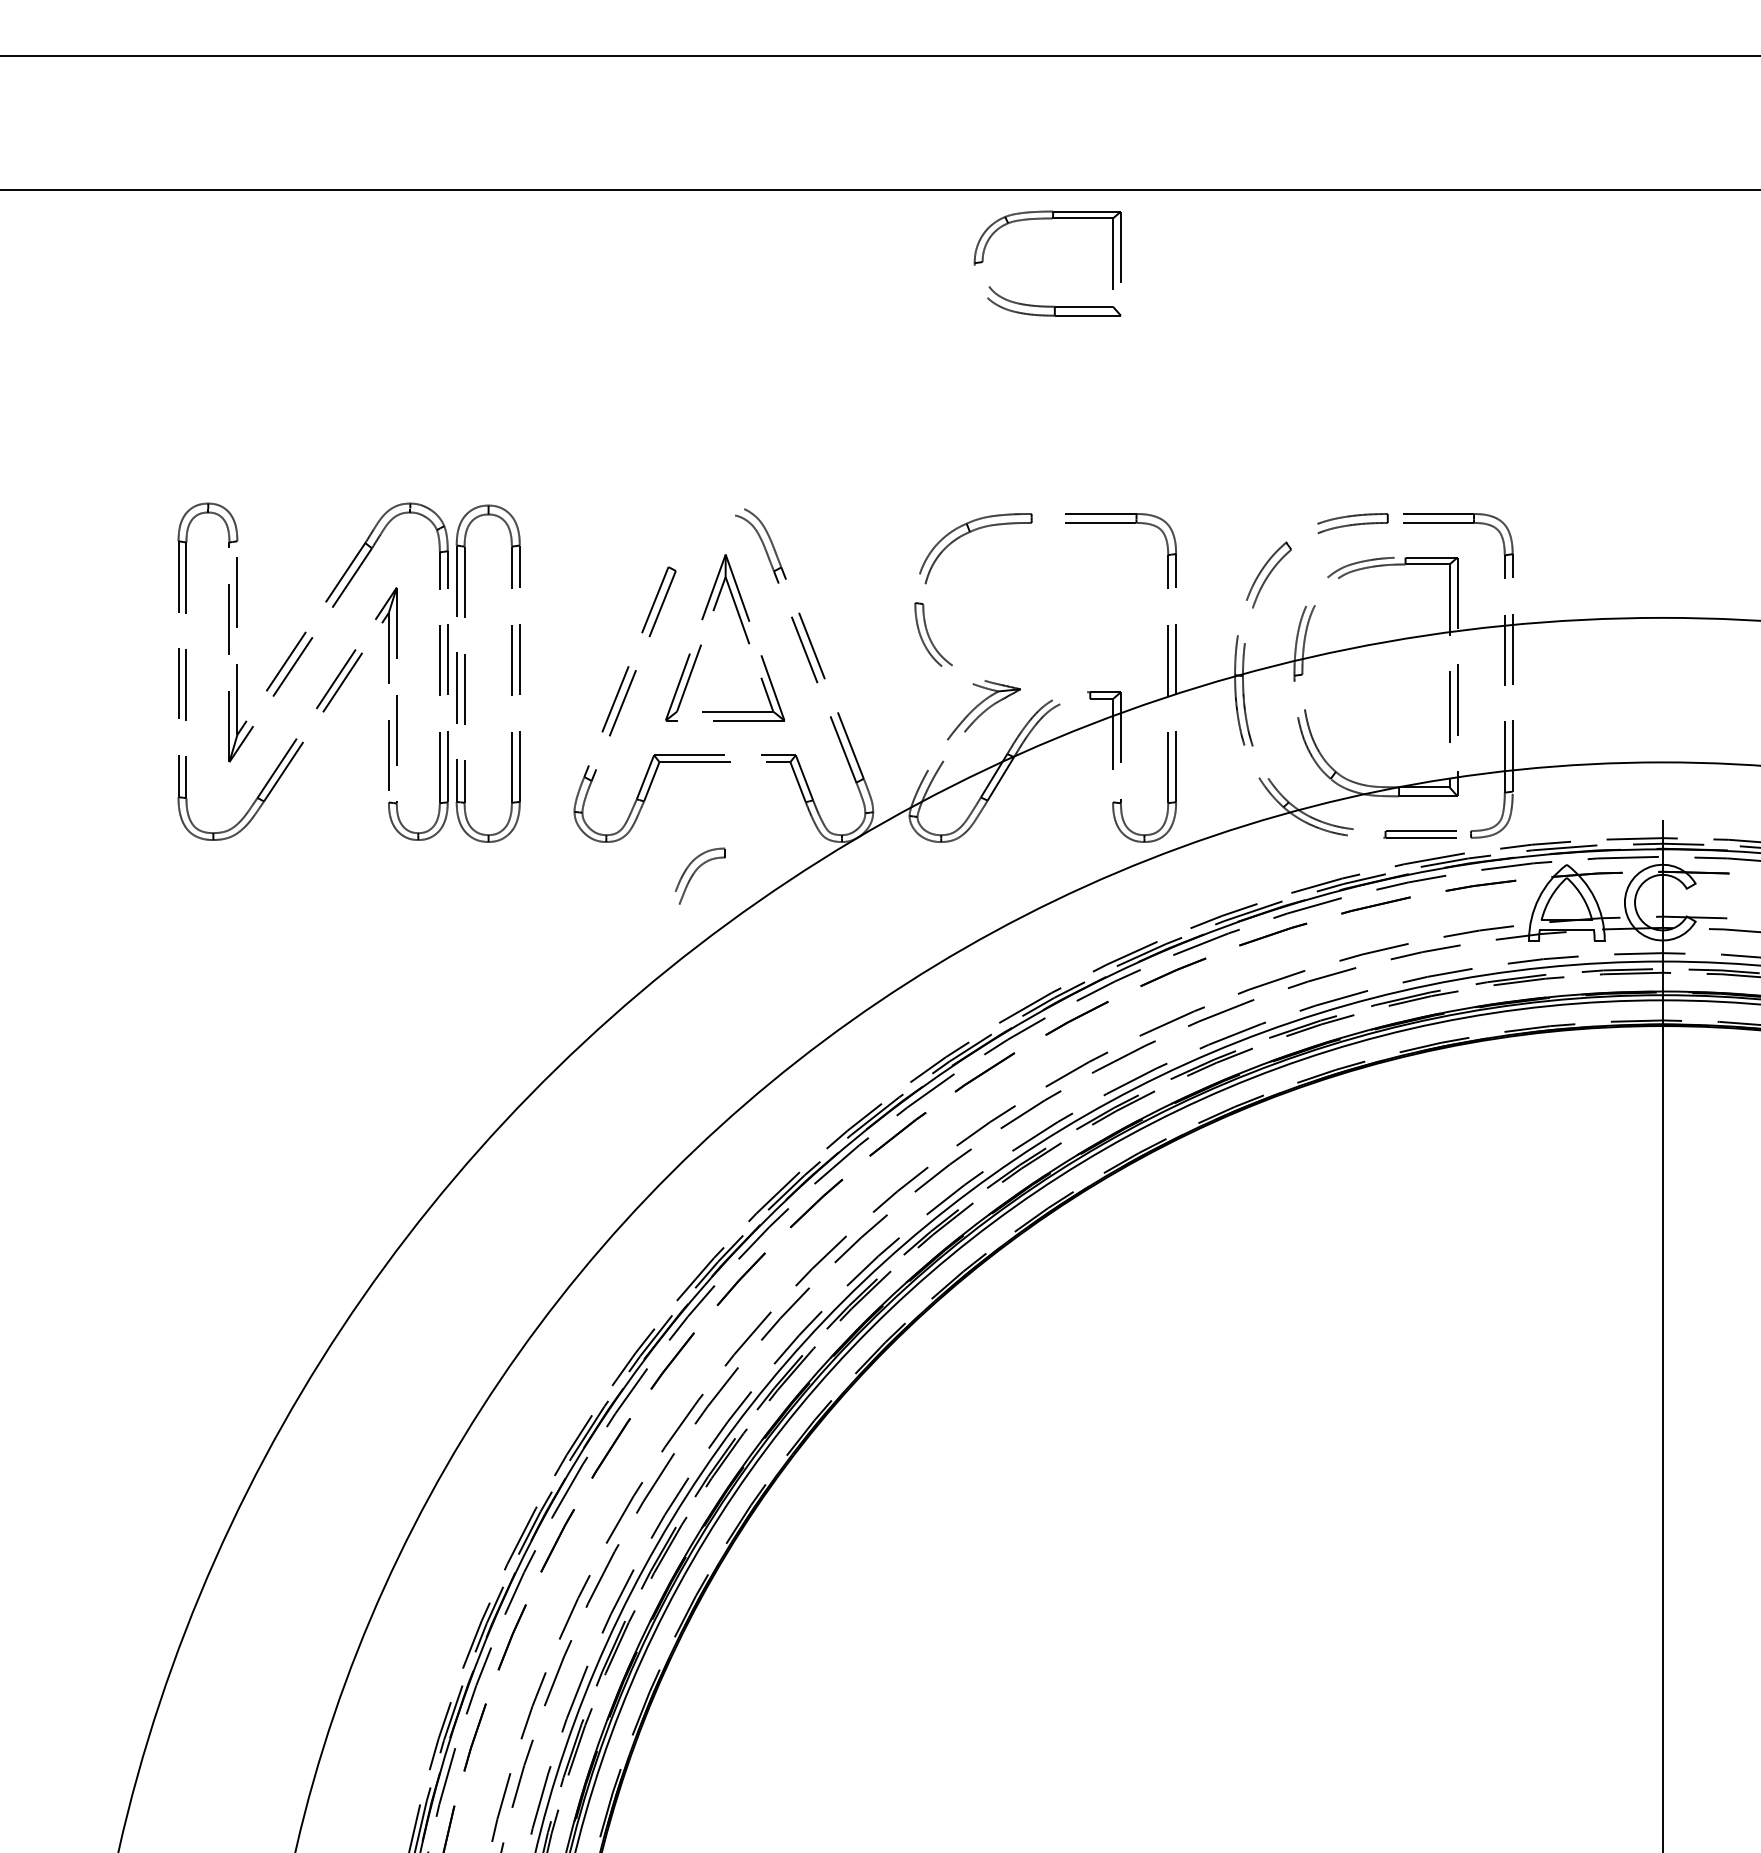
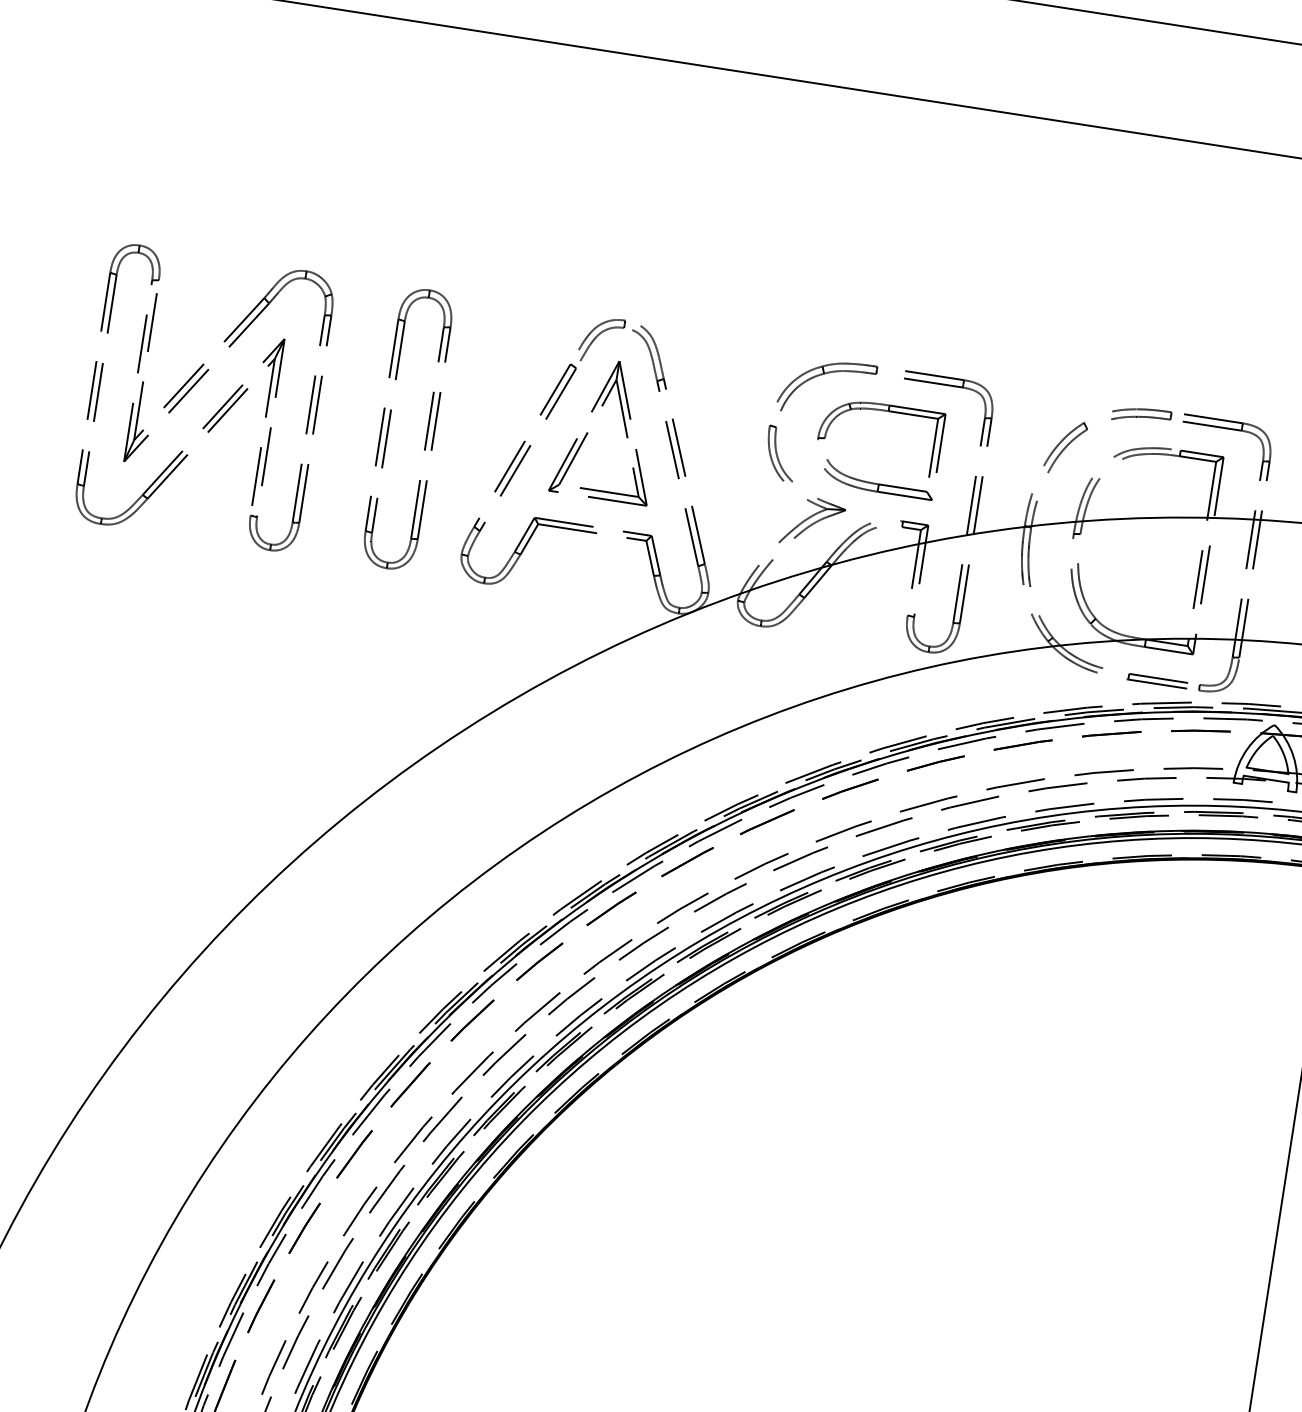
part: (1047, 305) -> (872, 482), moved
part: (298, 660) -> (194, 386), moved
part: (699, 875) -> (600, 339), moved

